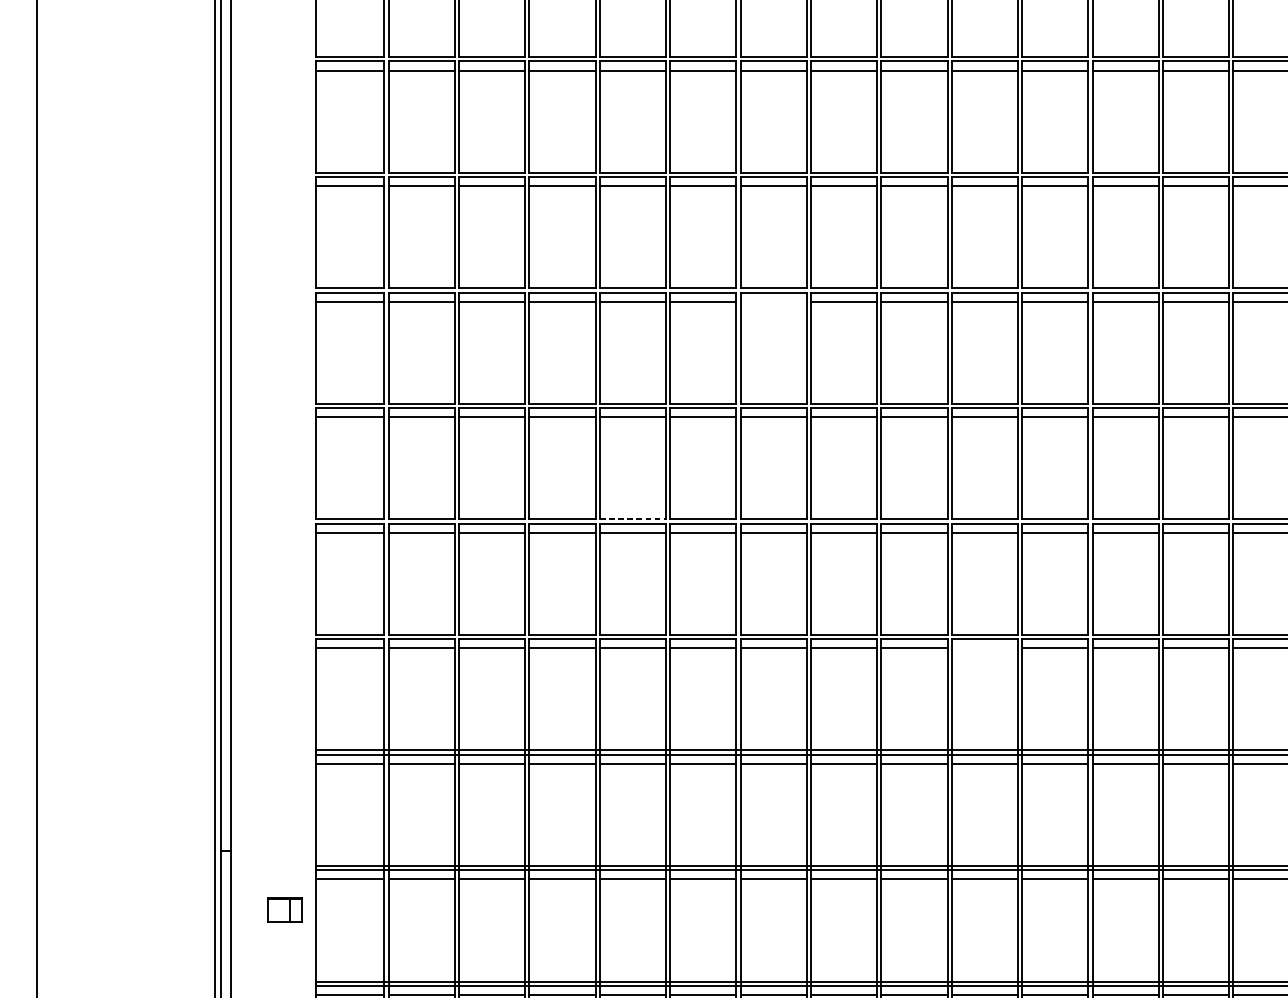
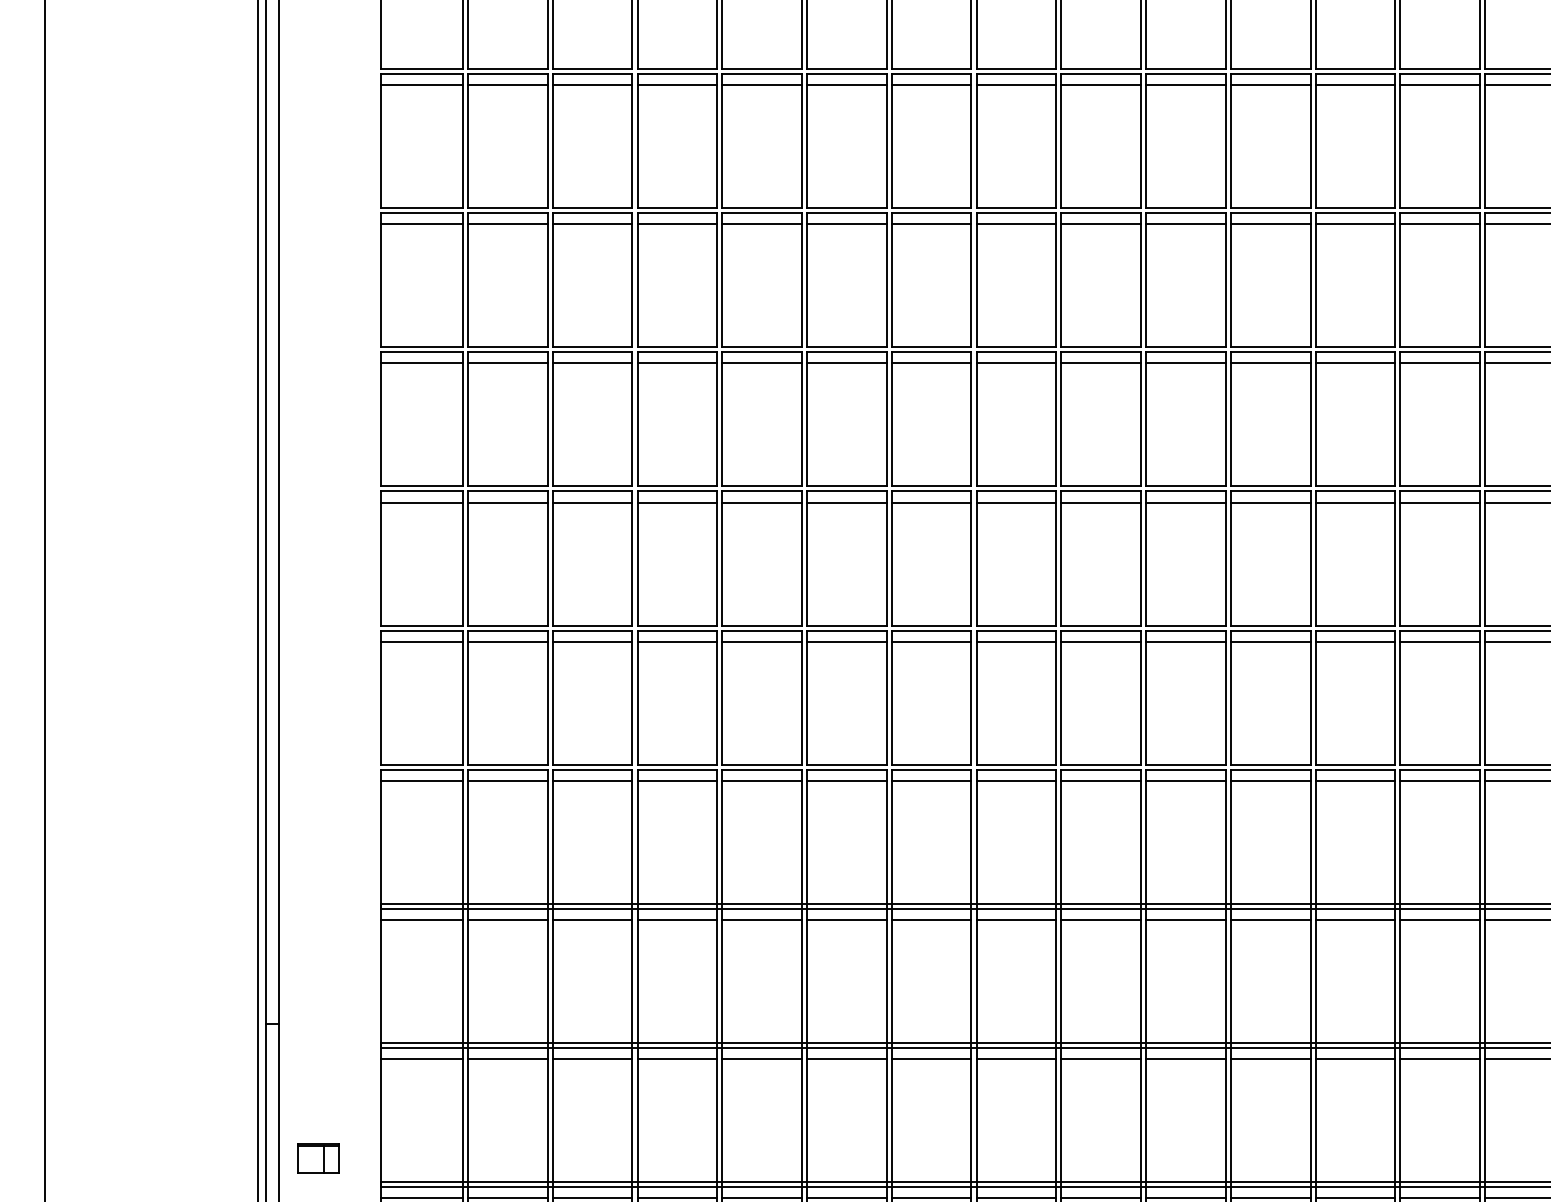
line: (773, 301) -> (931, 363), added
line: (633, 519) -> (762, 625), dashed -> solid
line: (984, 648) -> (1185, 780), added
part: (285, 909) -> (318, 1158), moved

